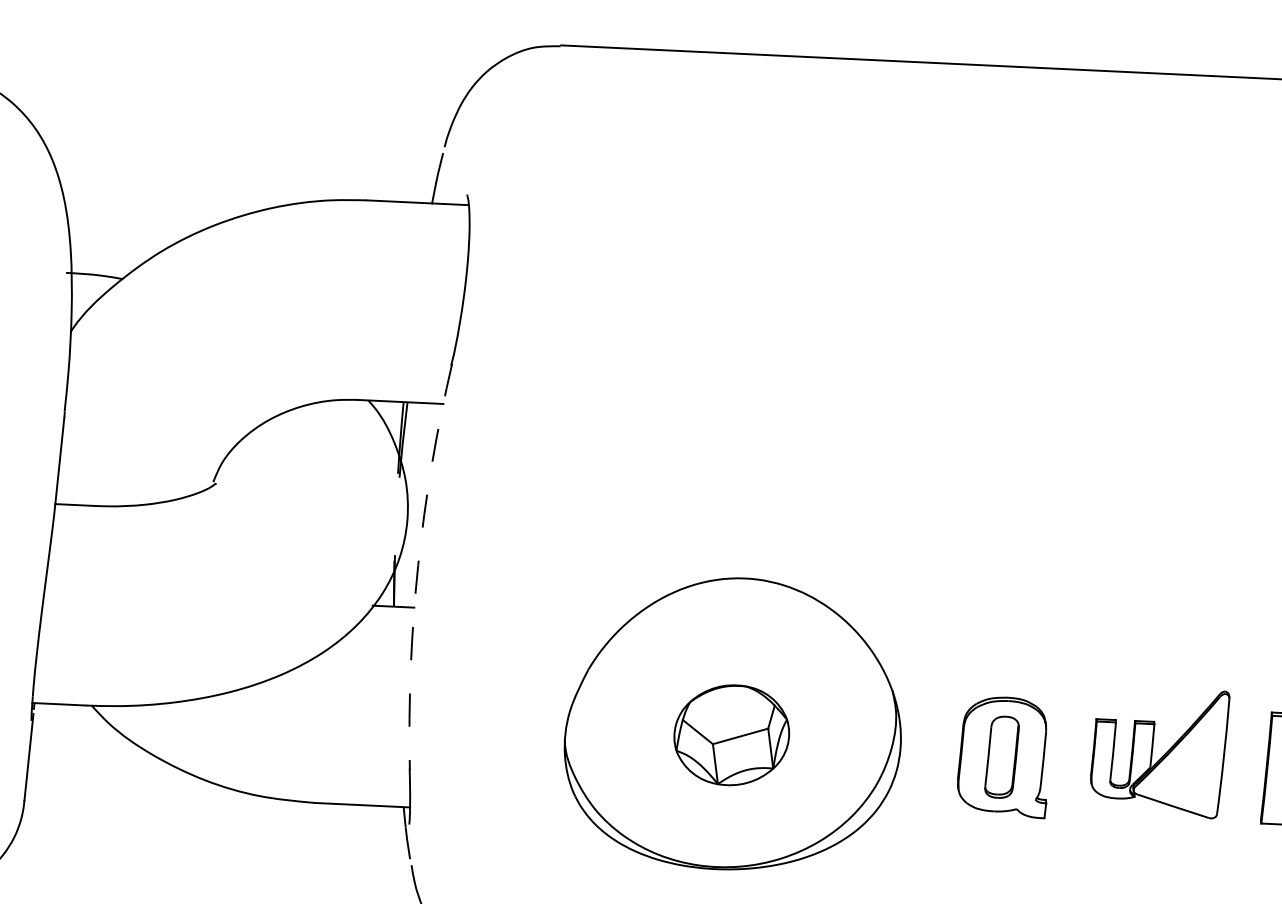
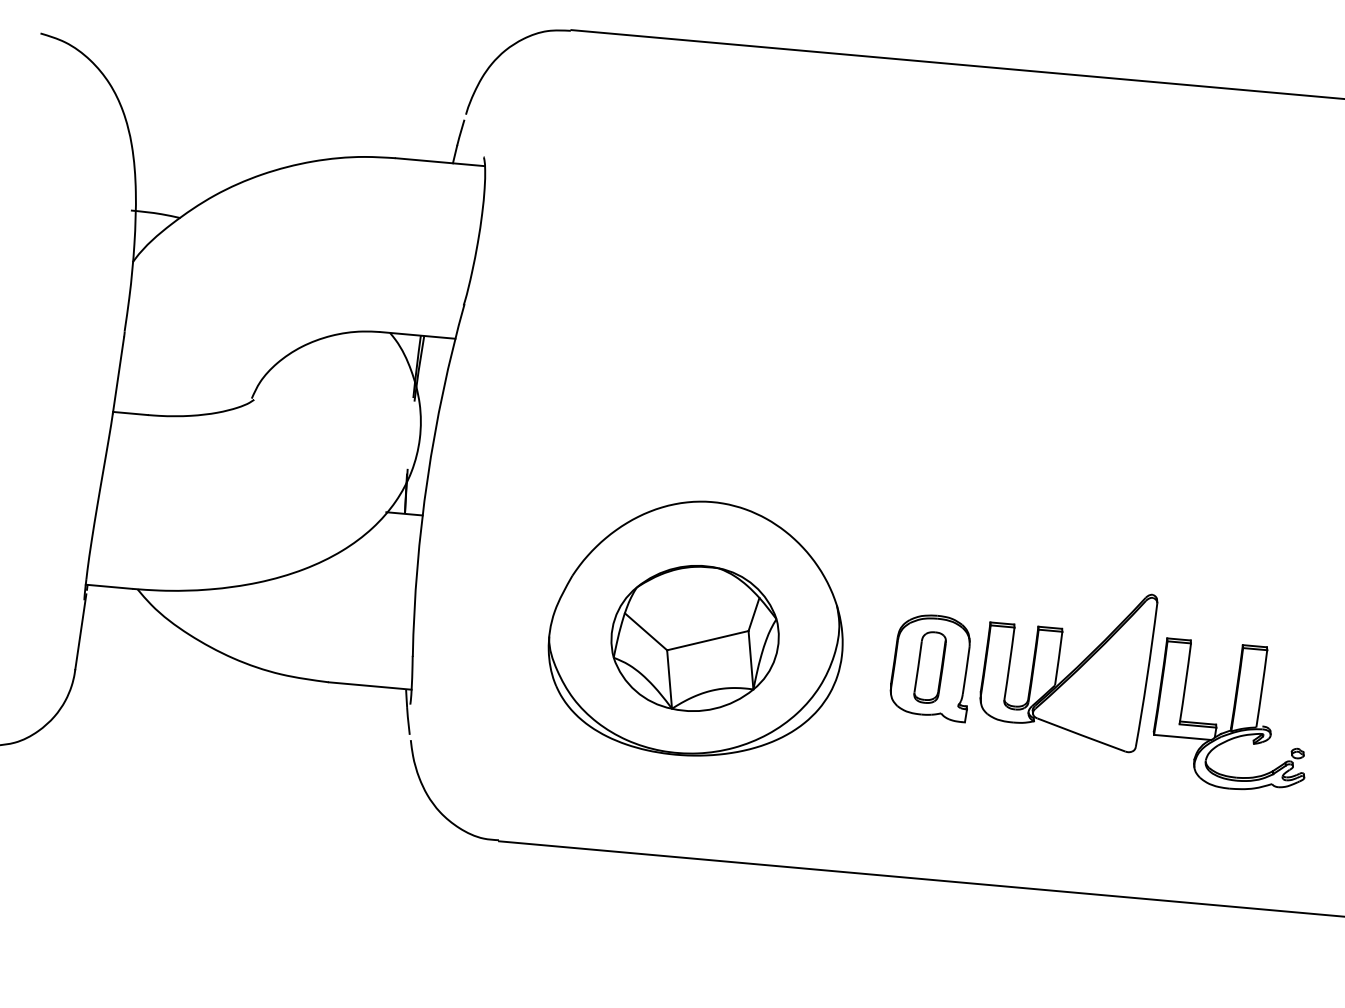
arc: (418, 565) -> (427, 478), dashed -> solid
part: (731, 735) -> (694, 638), size x1.67
part: (1160, 757) -> (1068, 673), size x1.43

